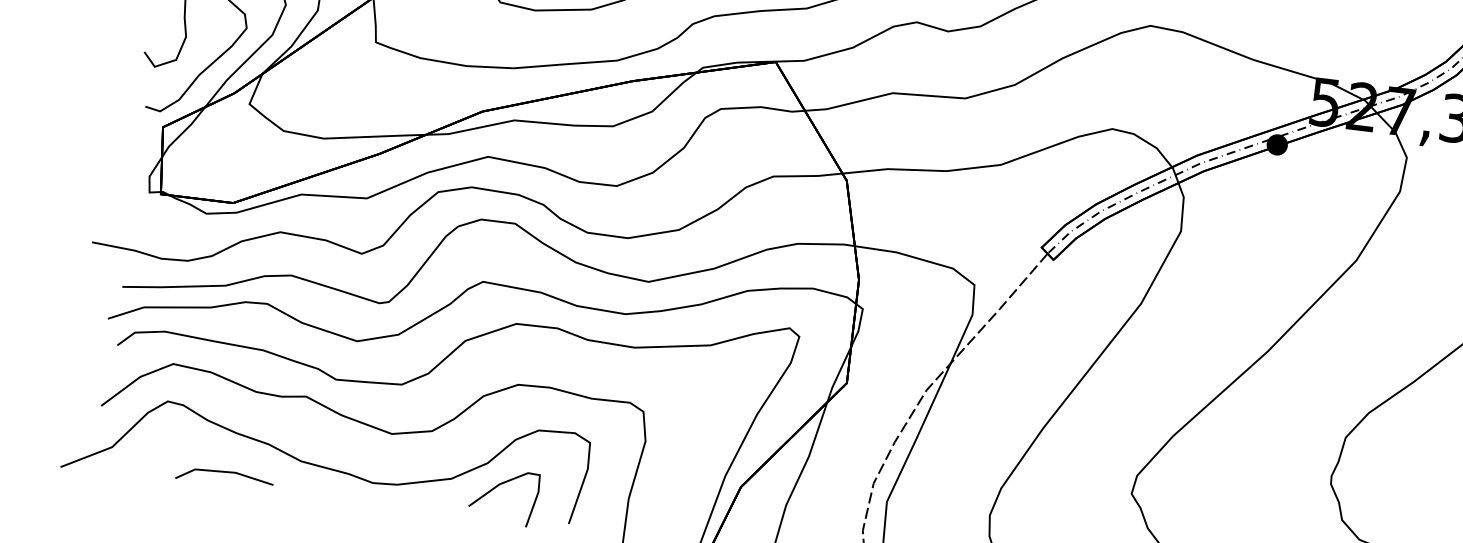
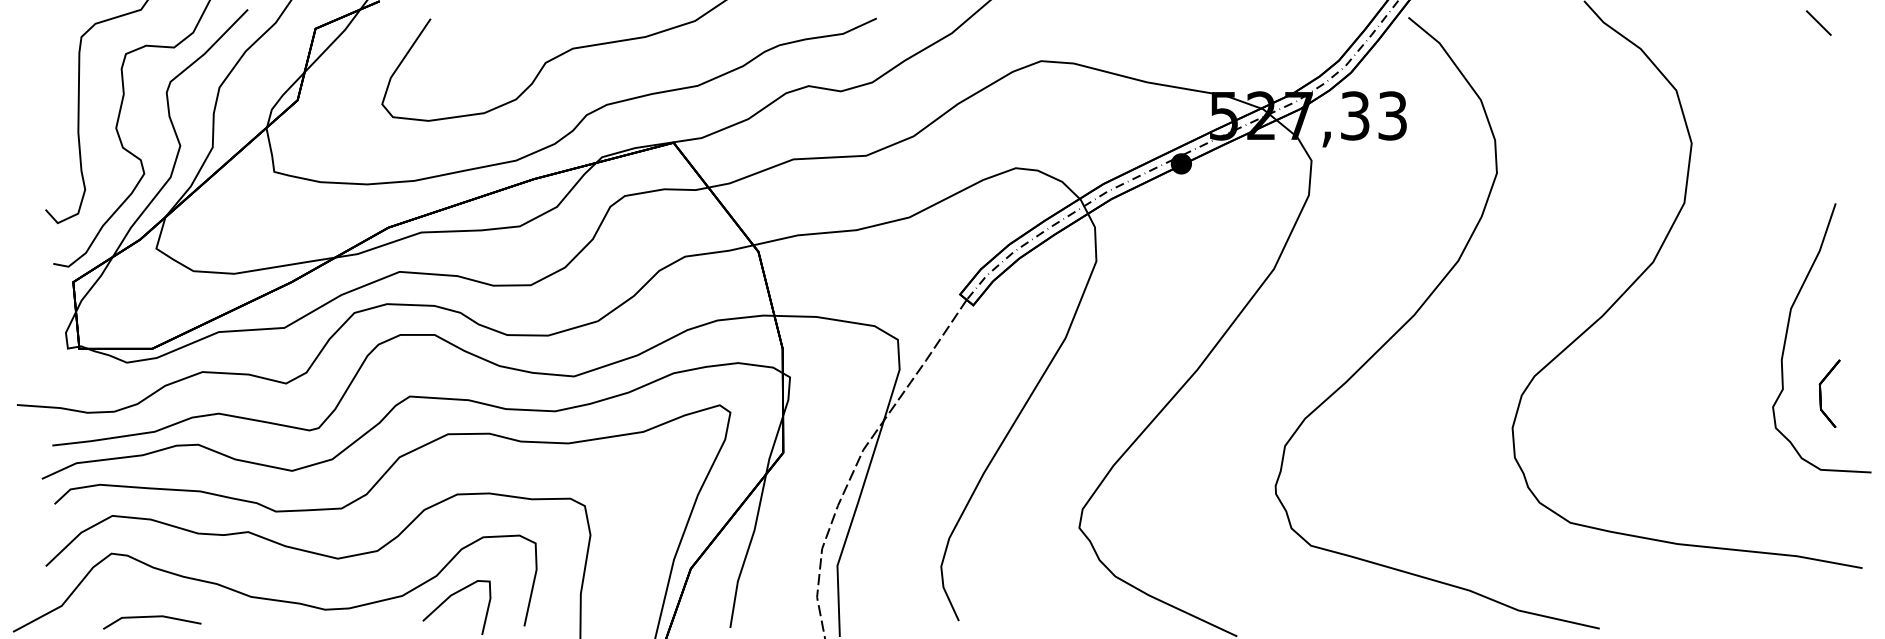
line: (225, 472) -> (152, 617), moved

